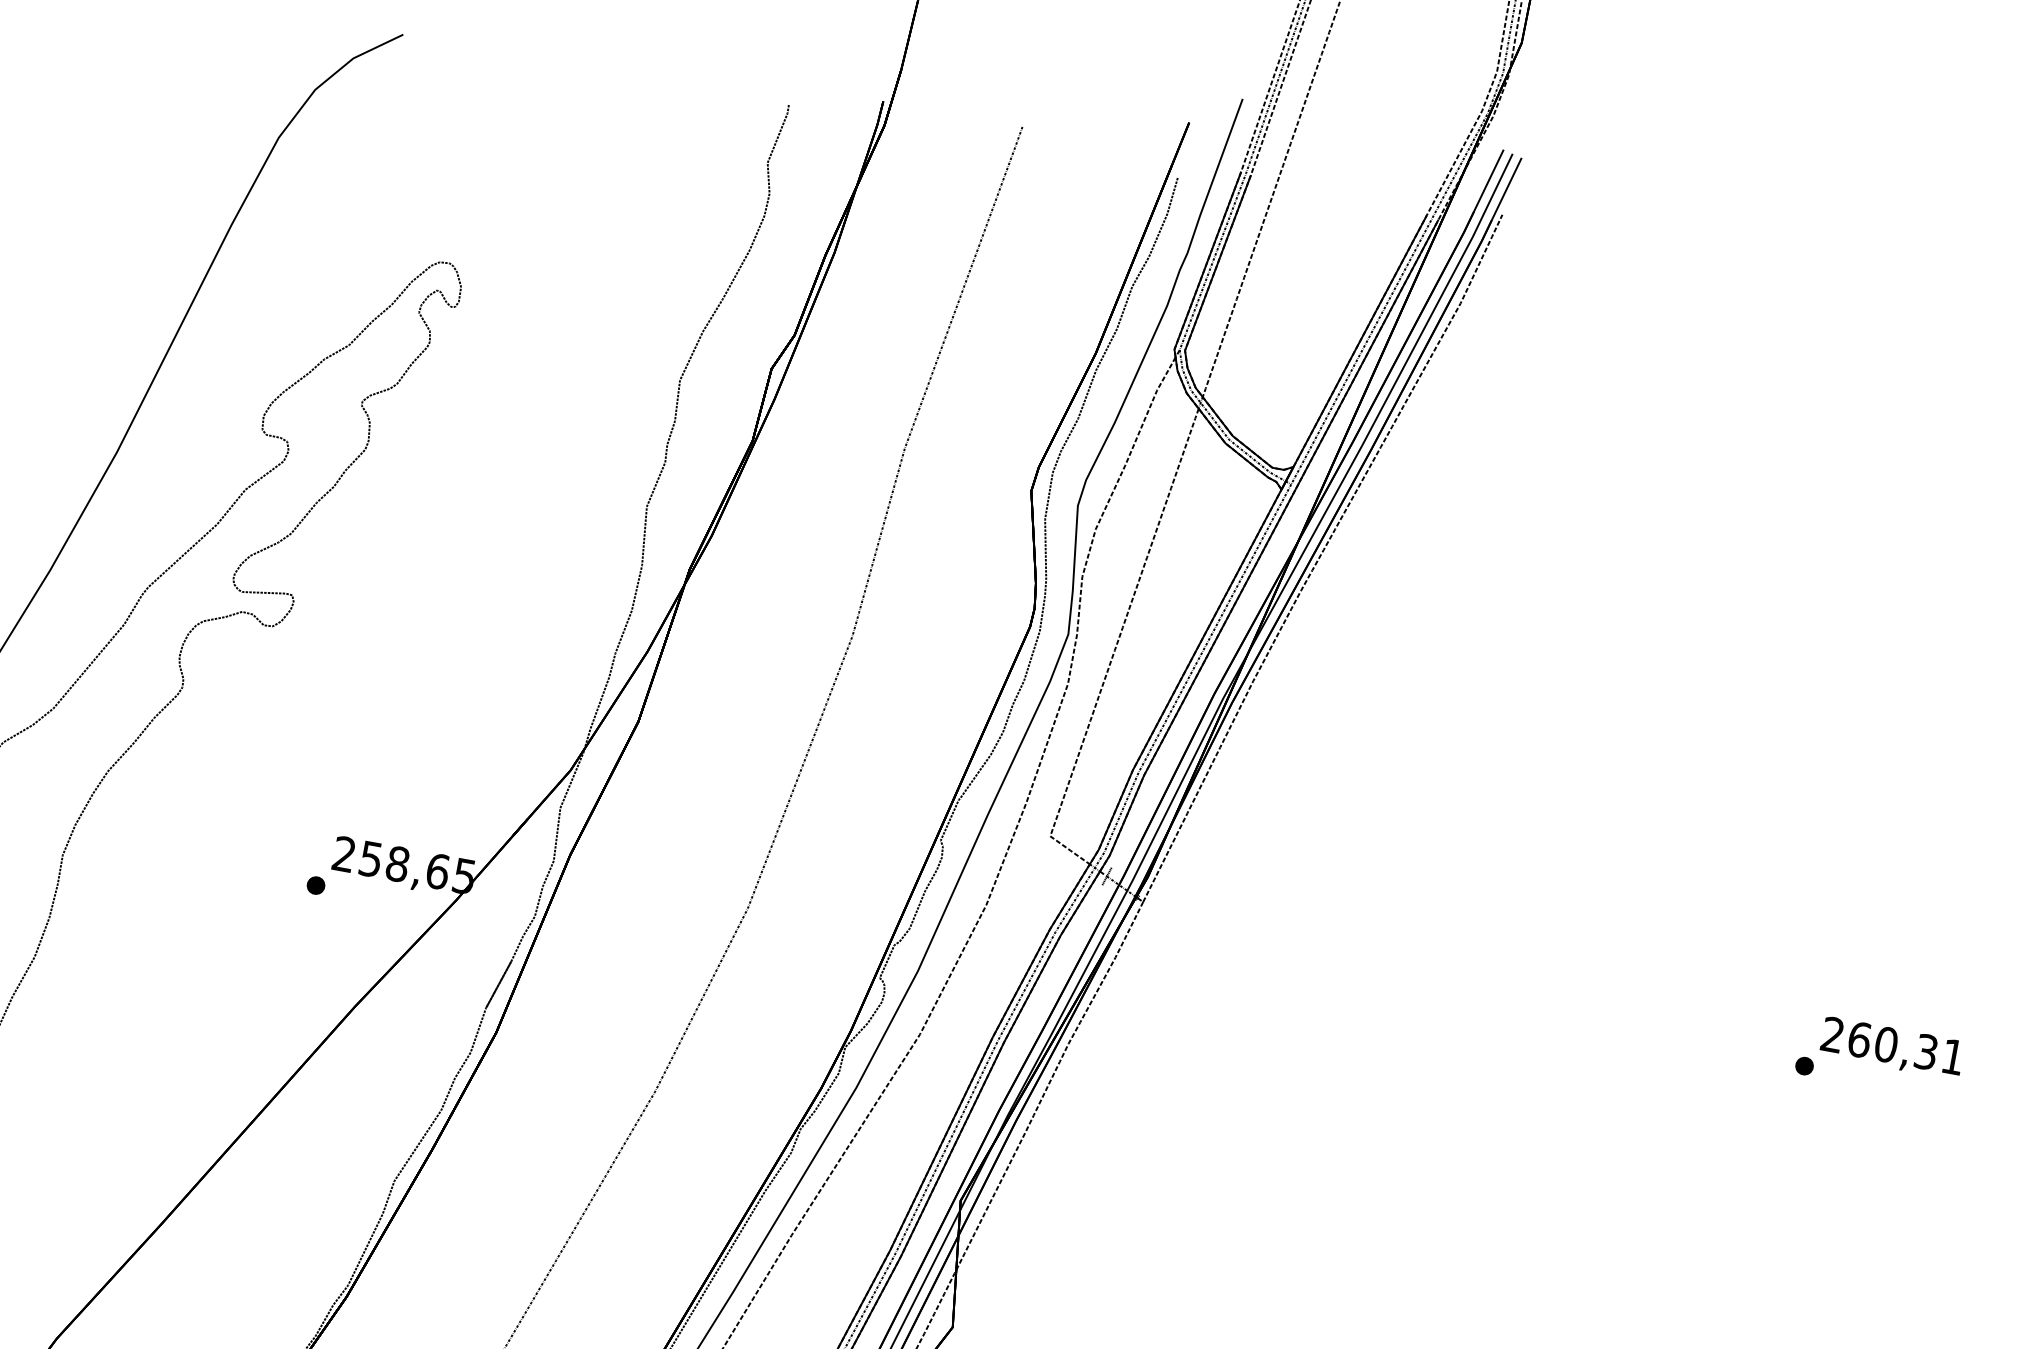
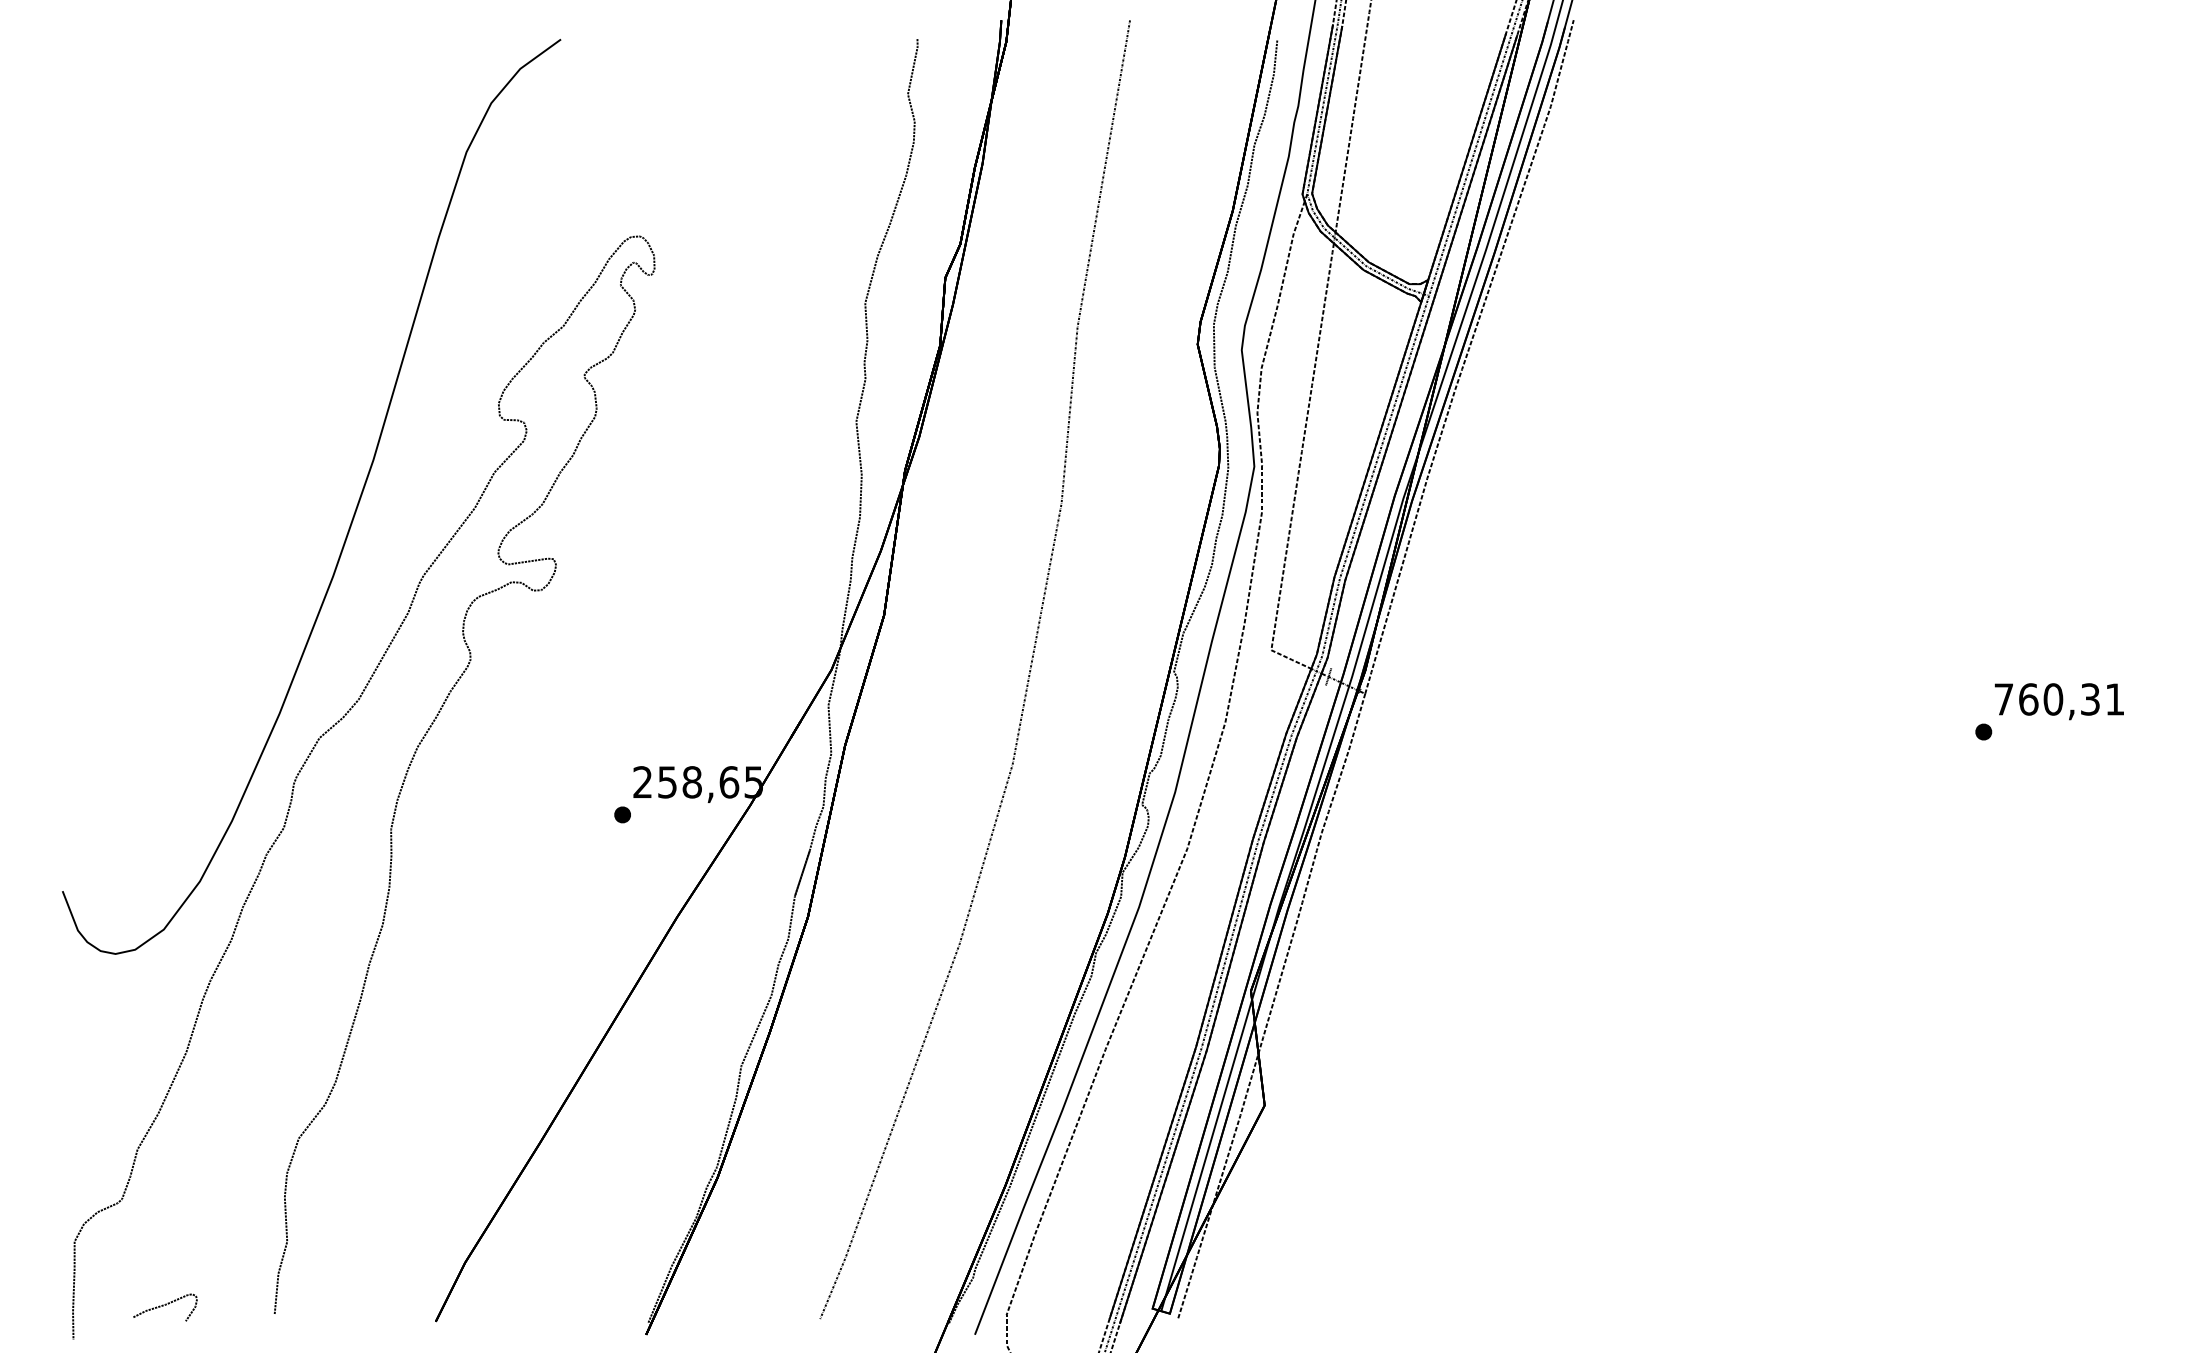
text: (1832, 1034) -> (2003, 699), 260,31 -> 760,31

